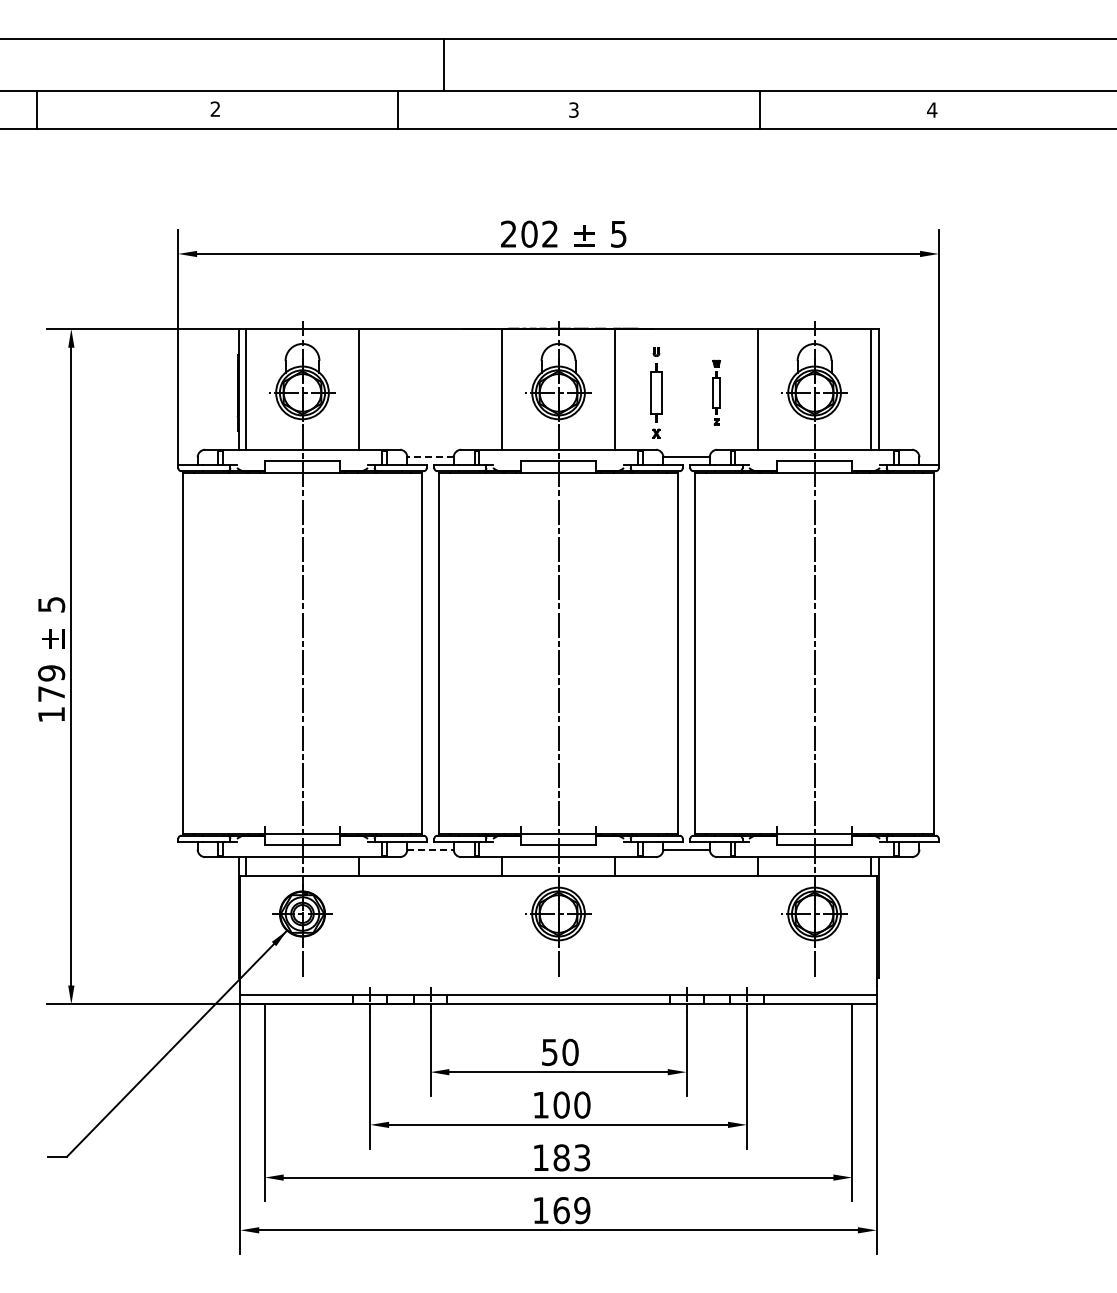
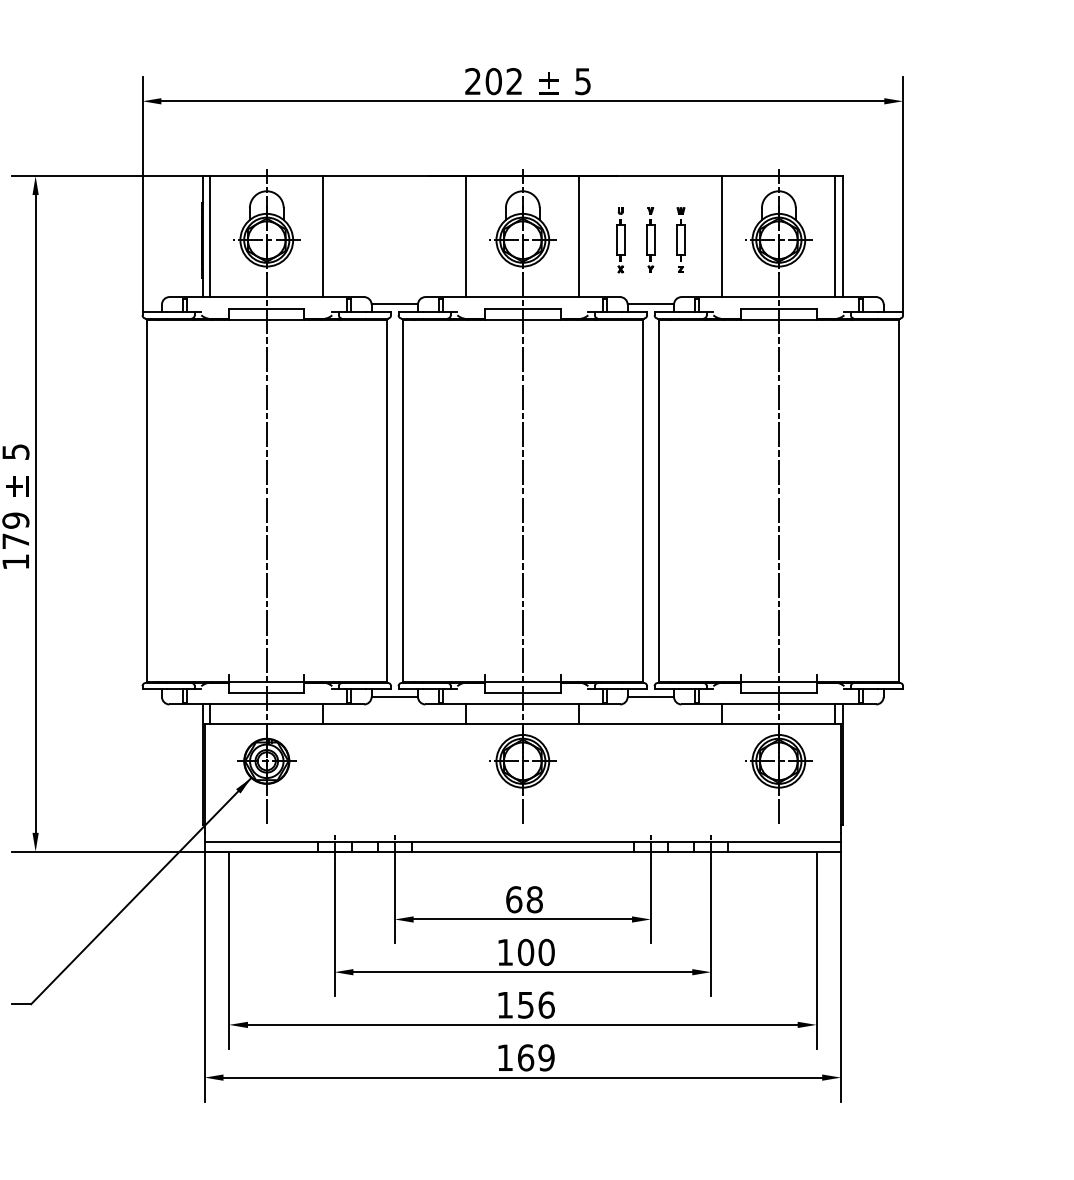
part: (656, 392) -> (620, 239), size x0.71
part: (686, 392) -> (650, 239), added
line: (430, 456) -> (394, 303), dashed -> solid
line: (431, 850) -> (395, 697), dashed -> solid
text: (559, 1052) -> (523, 899), 50 -> 68
text: (571, 1157) -> (535, 1004), 183 -> 156

